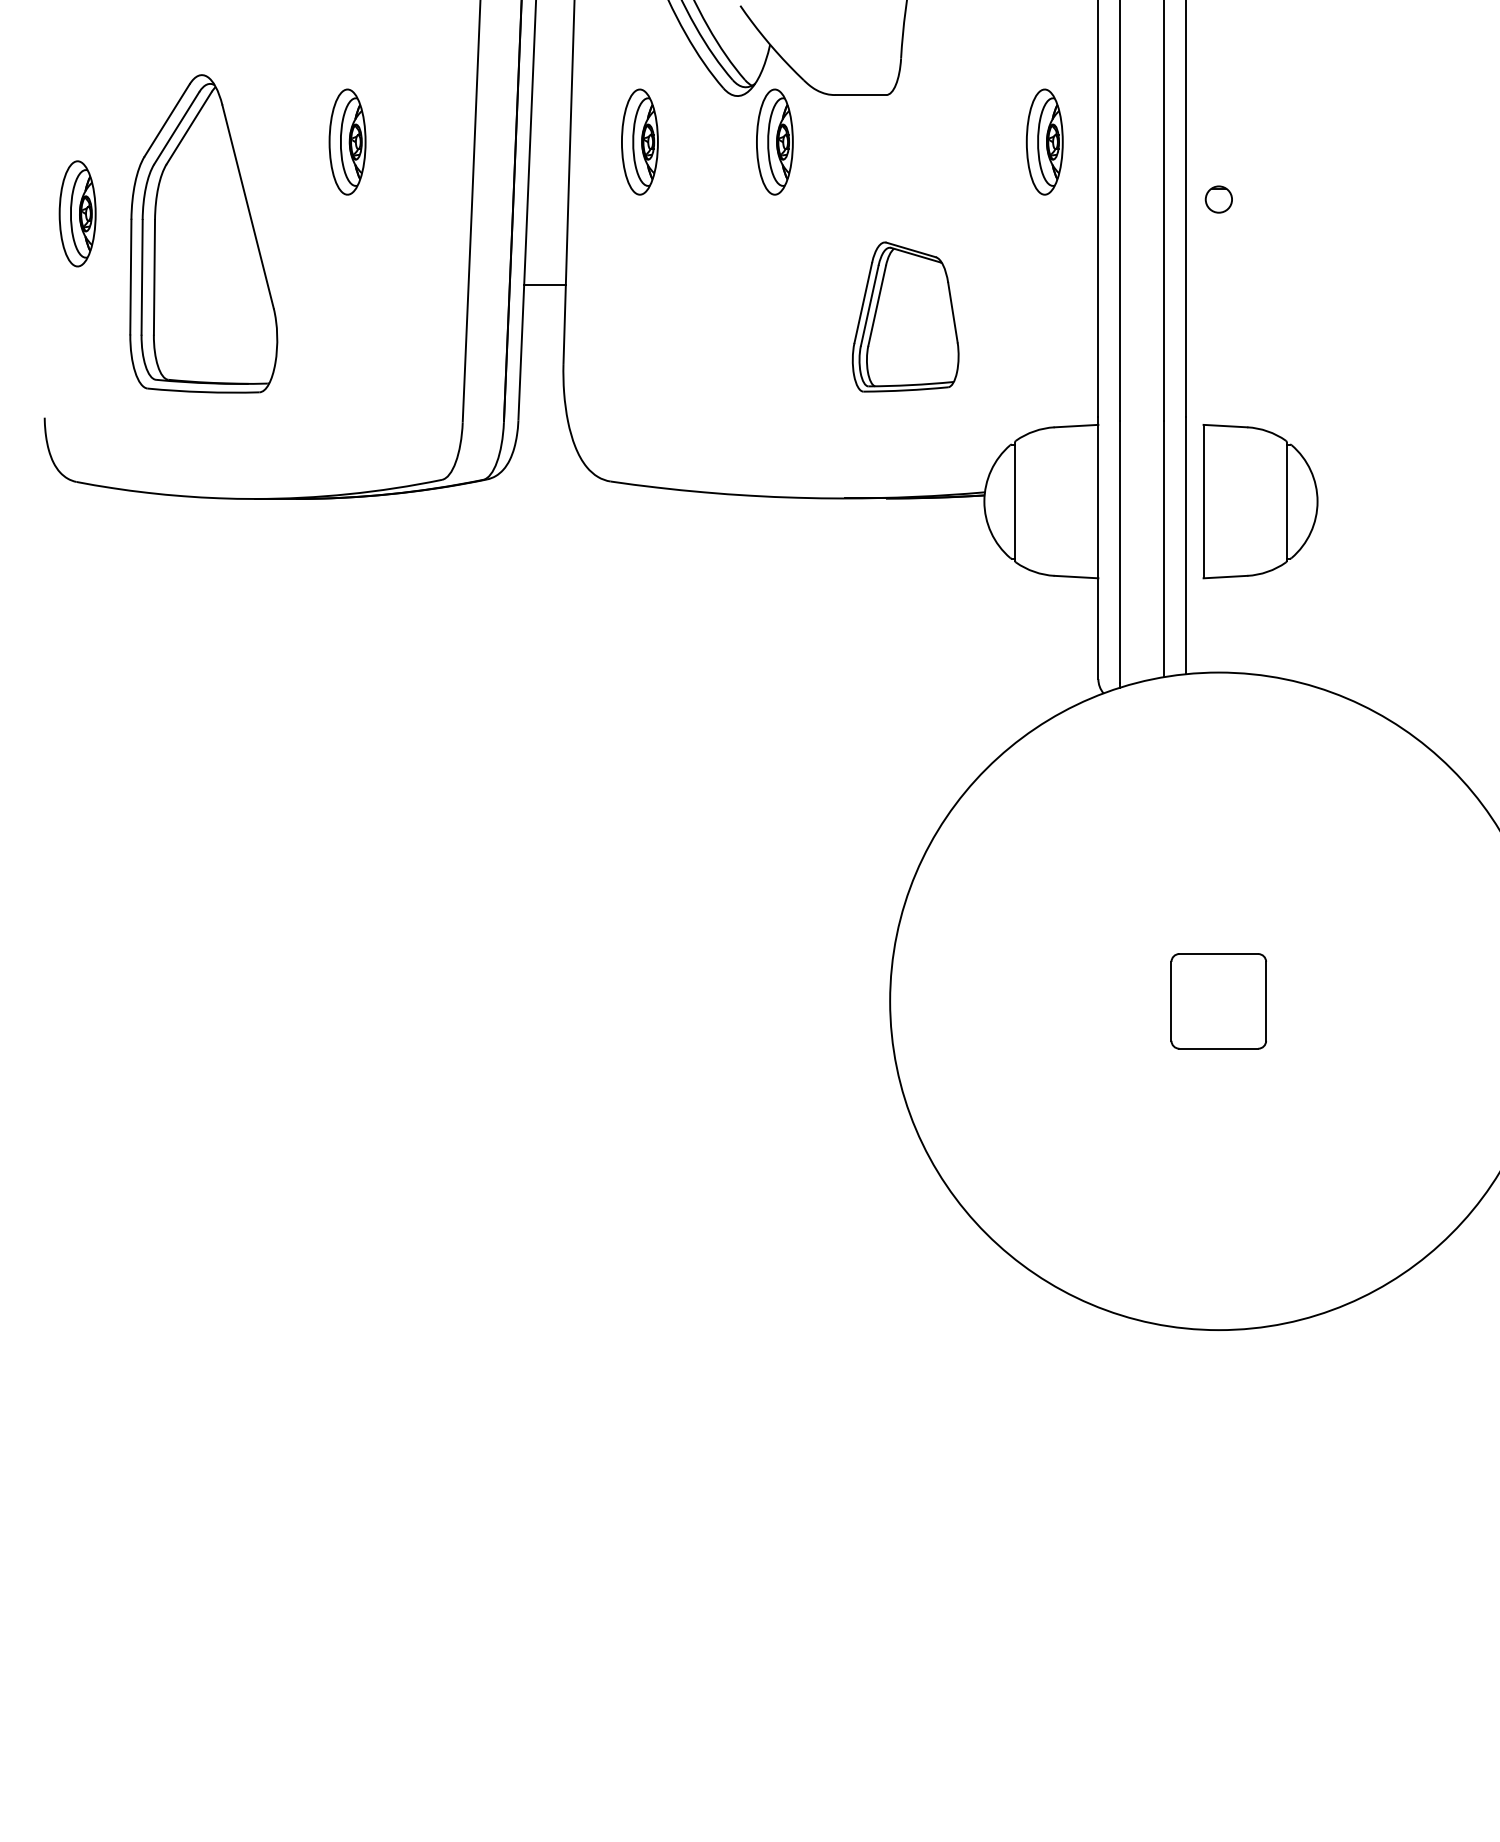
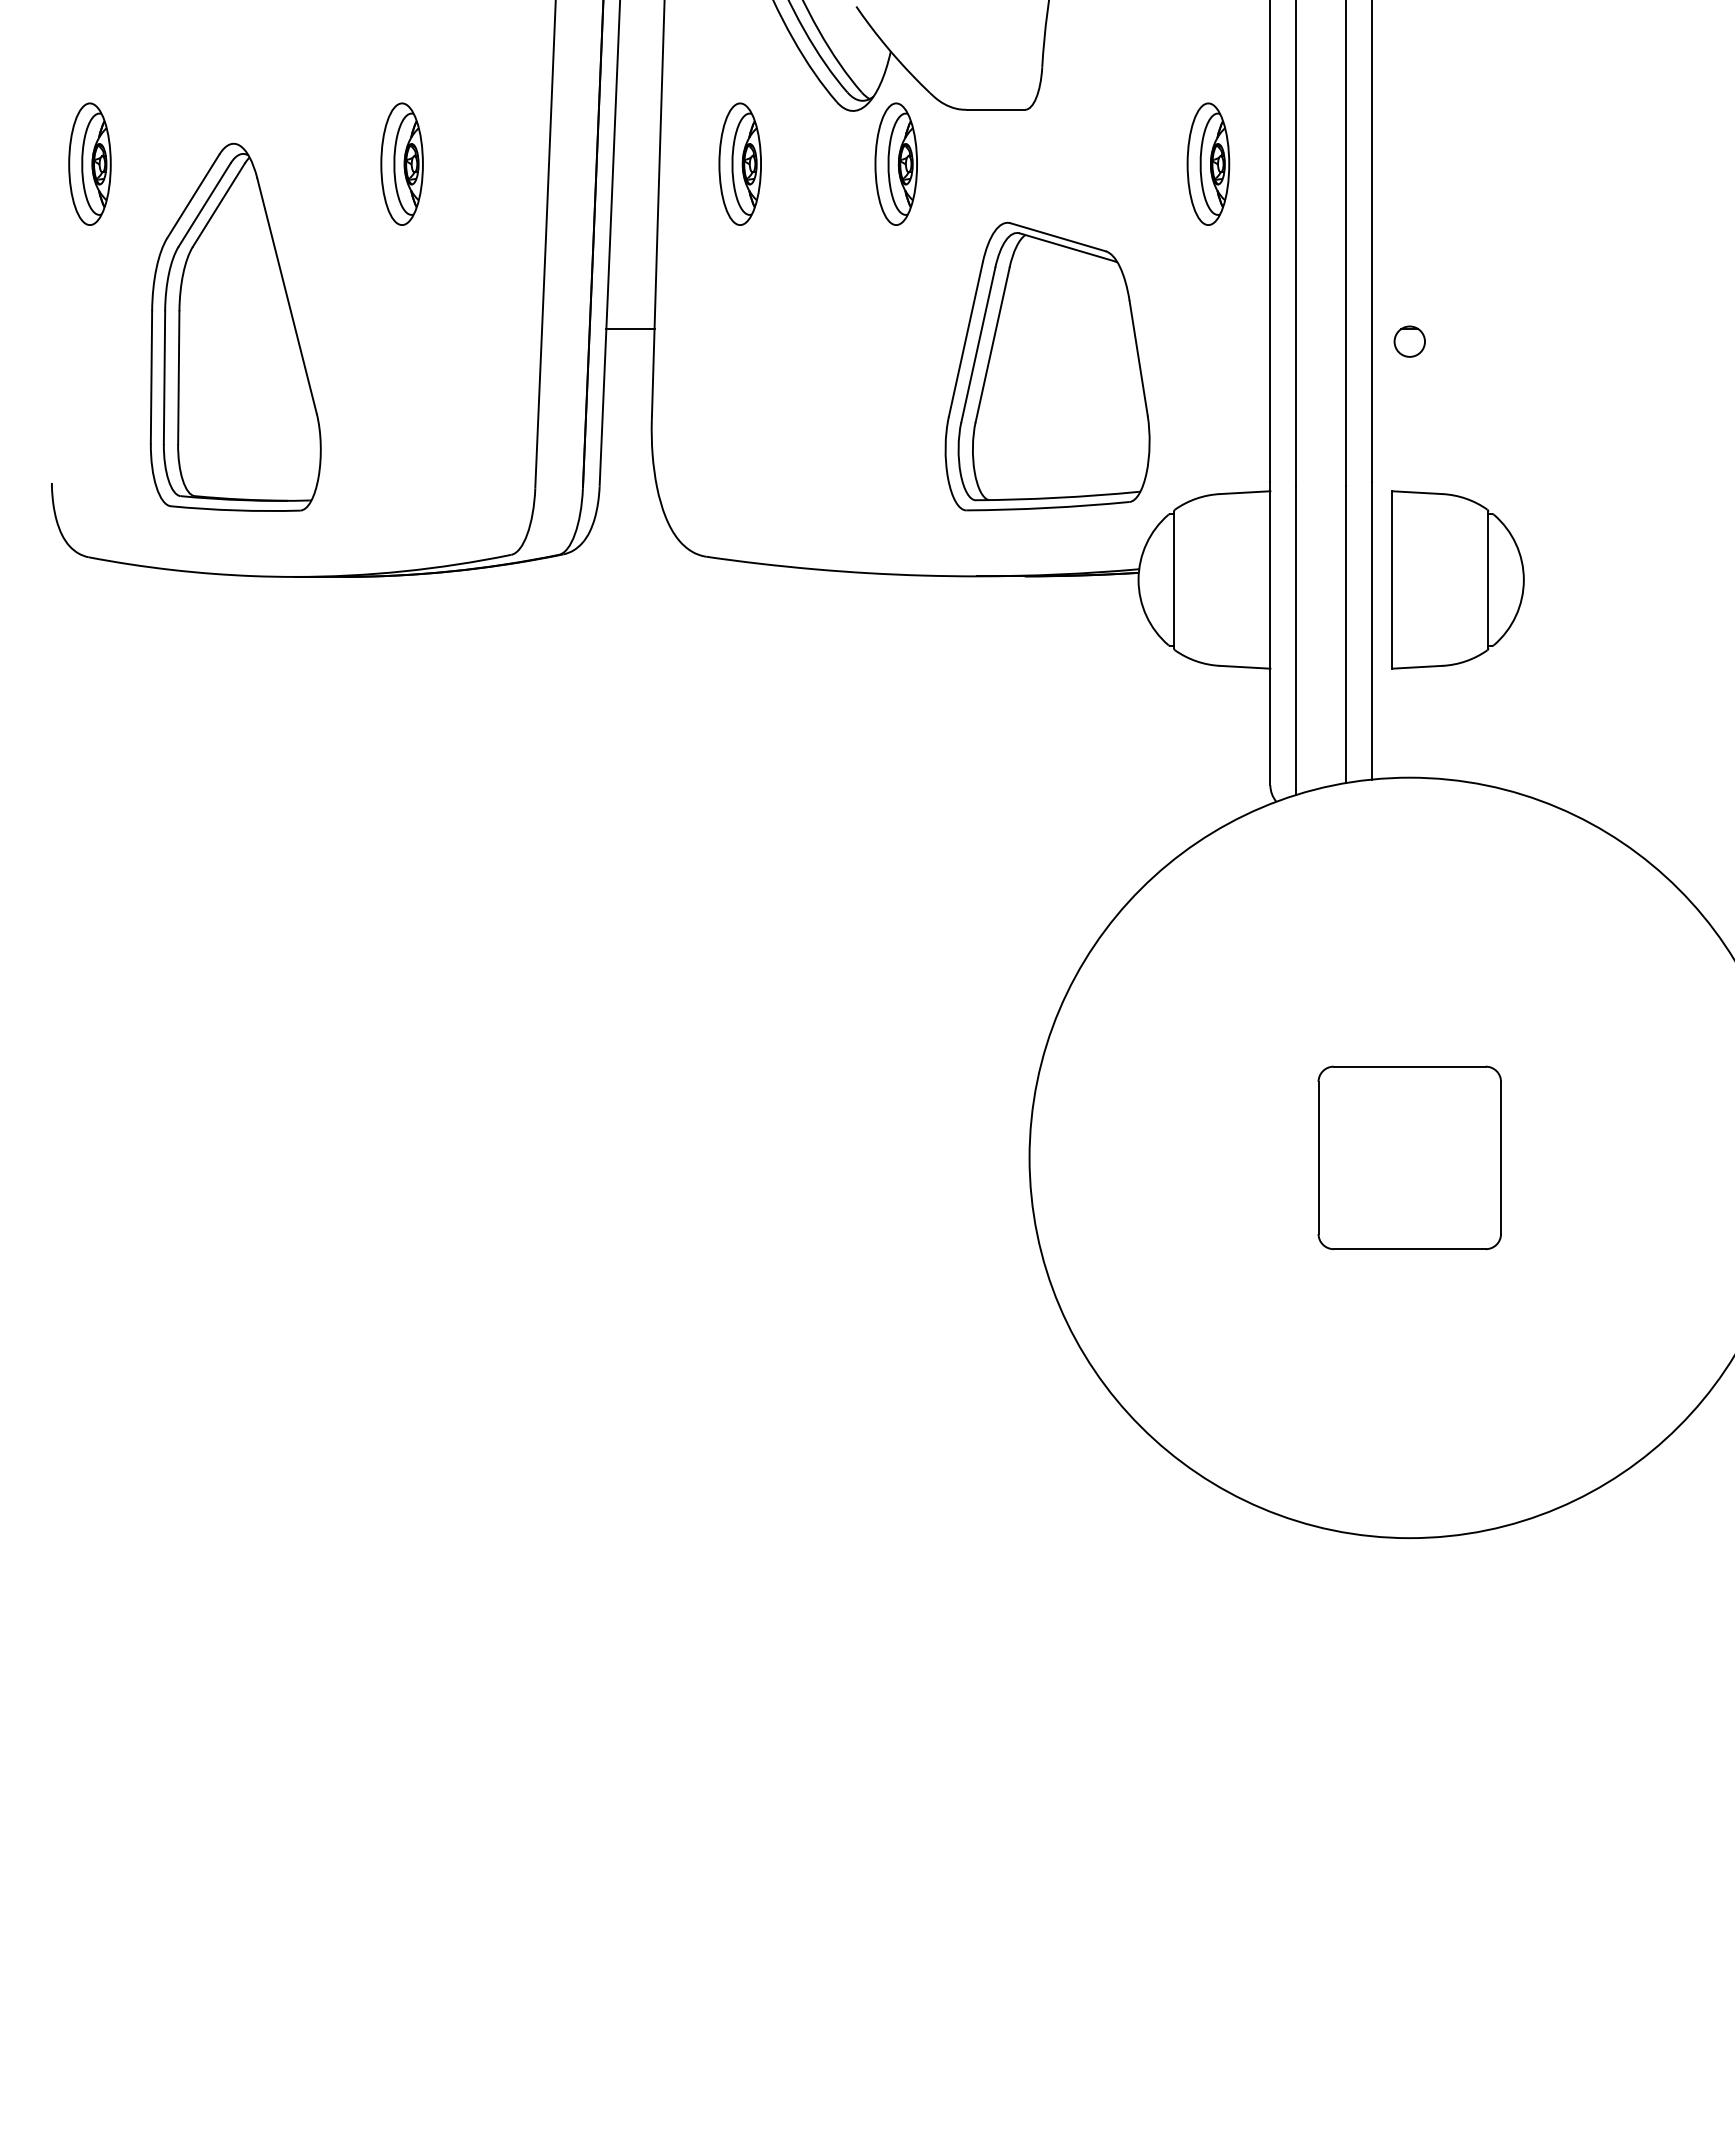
part: (1218, 199) -> (1409, 341), moved
part: (77, 213) -> (89, 163), moved
part: (203, 233) -> (235, 326), moved
part: (905, 317) -> (1047, 366), size x1.67
part: (1218, 1000) -> (1409, 1157), size x1.67

